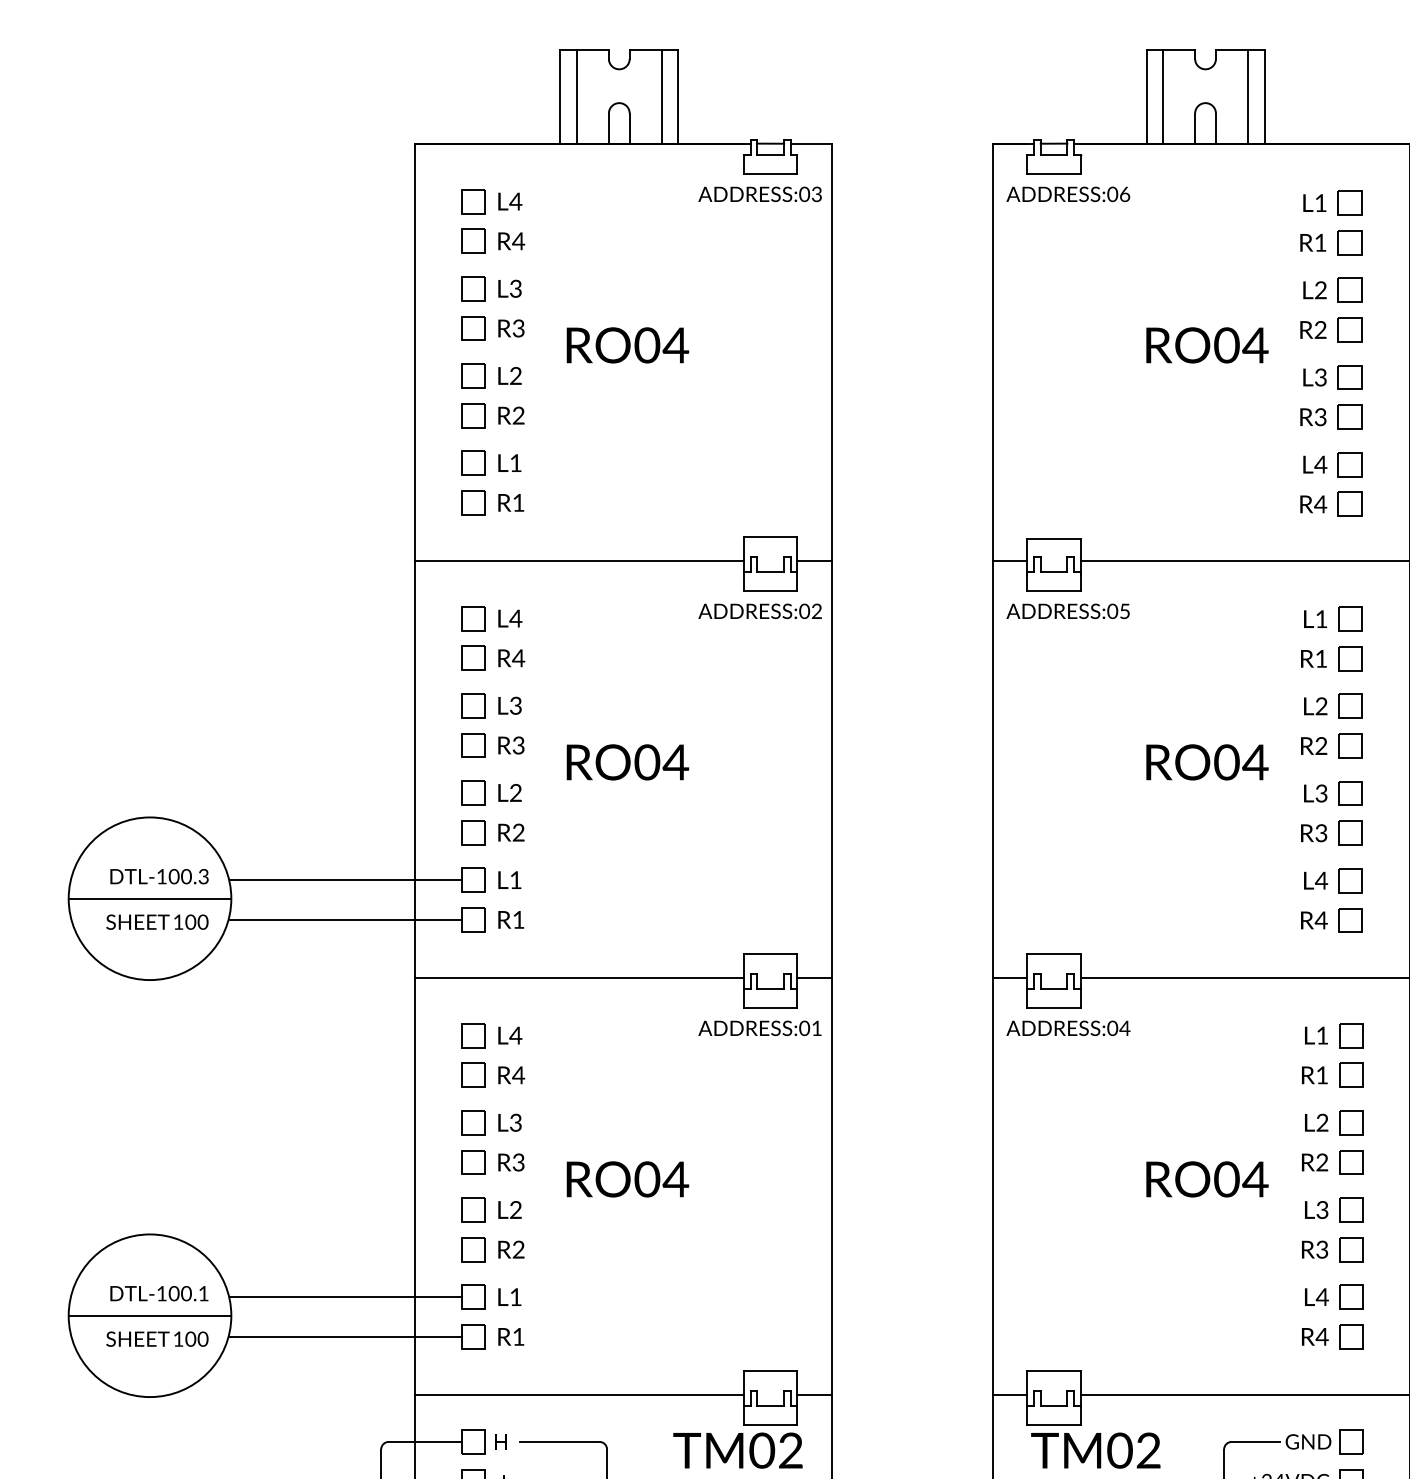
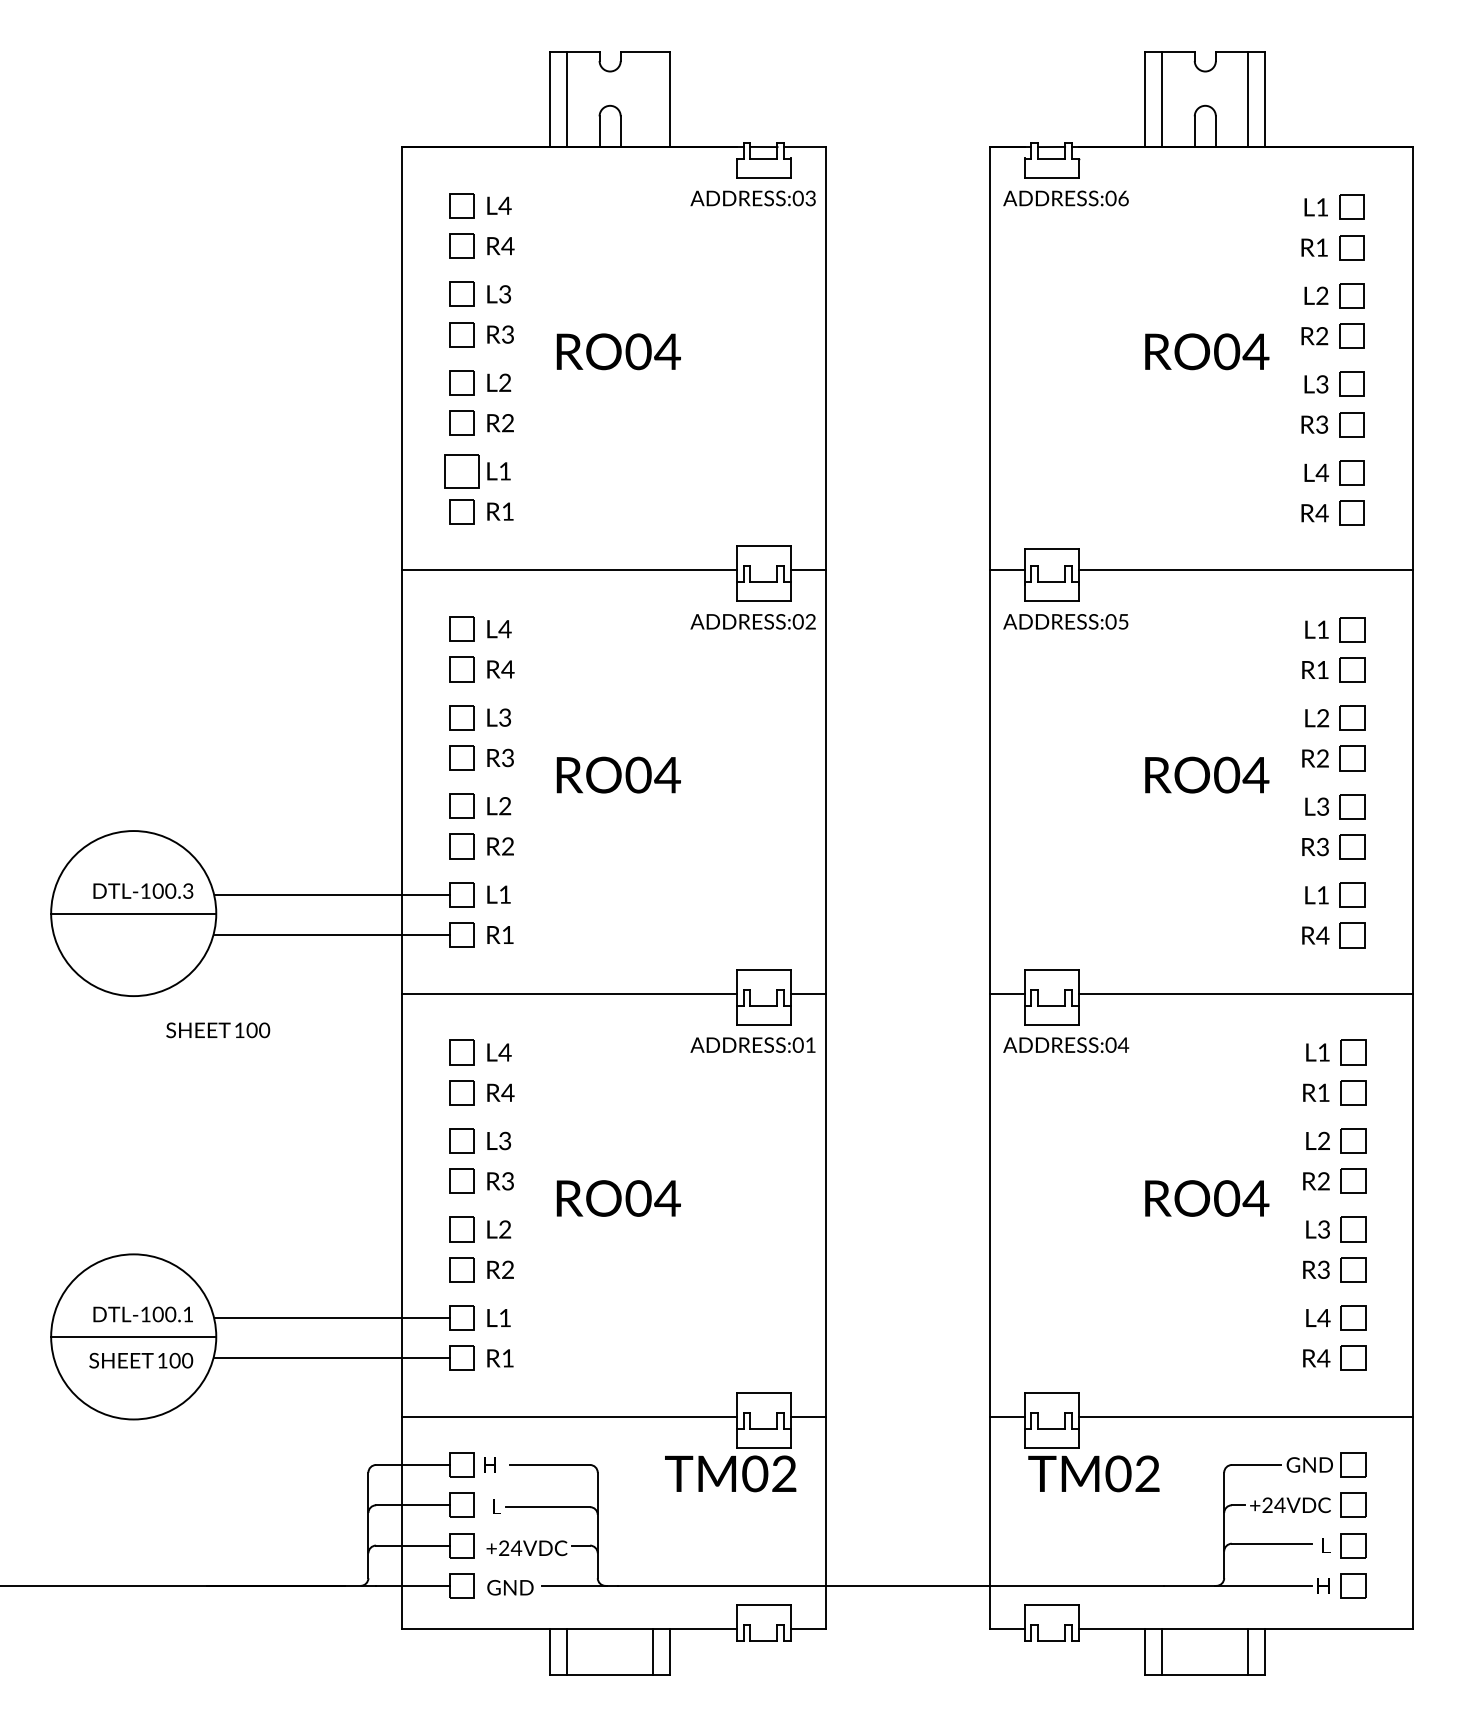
line: (662, 96) -> (653, 99), removed
part: (472, 462) -> (461, 470), size x1.4
text: (1320, 880) -> (1322, 895), L4 -> L1
text: (157, 922) -> (218, 1030), moved

